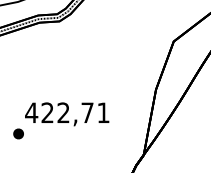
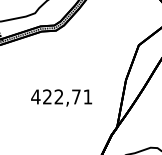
part: (18, 134) -> (26, 112), removed

